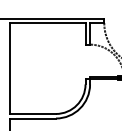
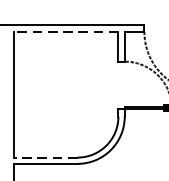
line: (47, 23) -> (65, 32), solid -> dashed
line: (32, 113) -> (45, 156), solid -> dashed

